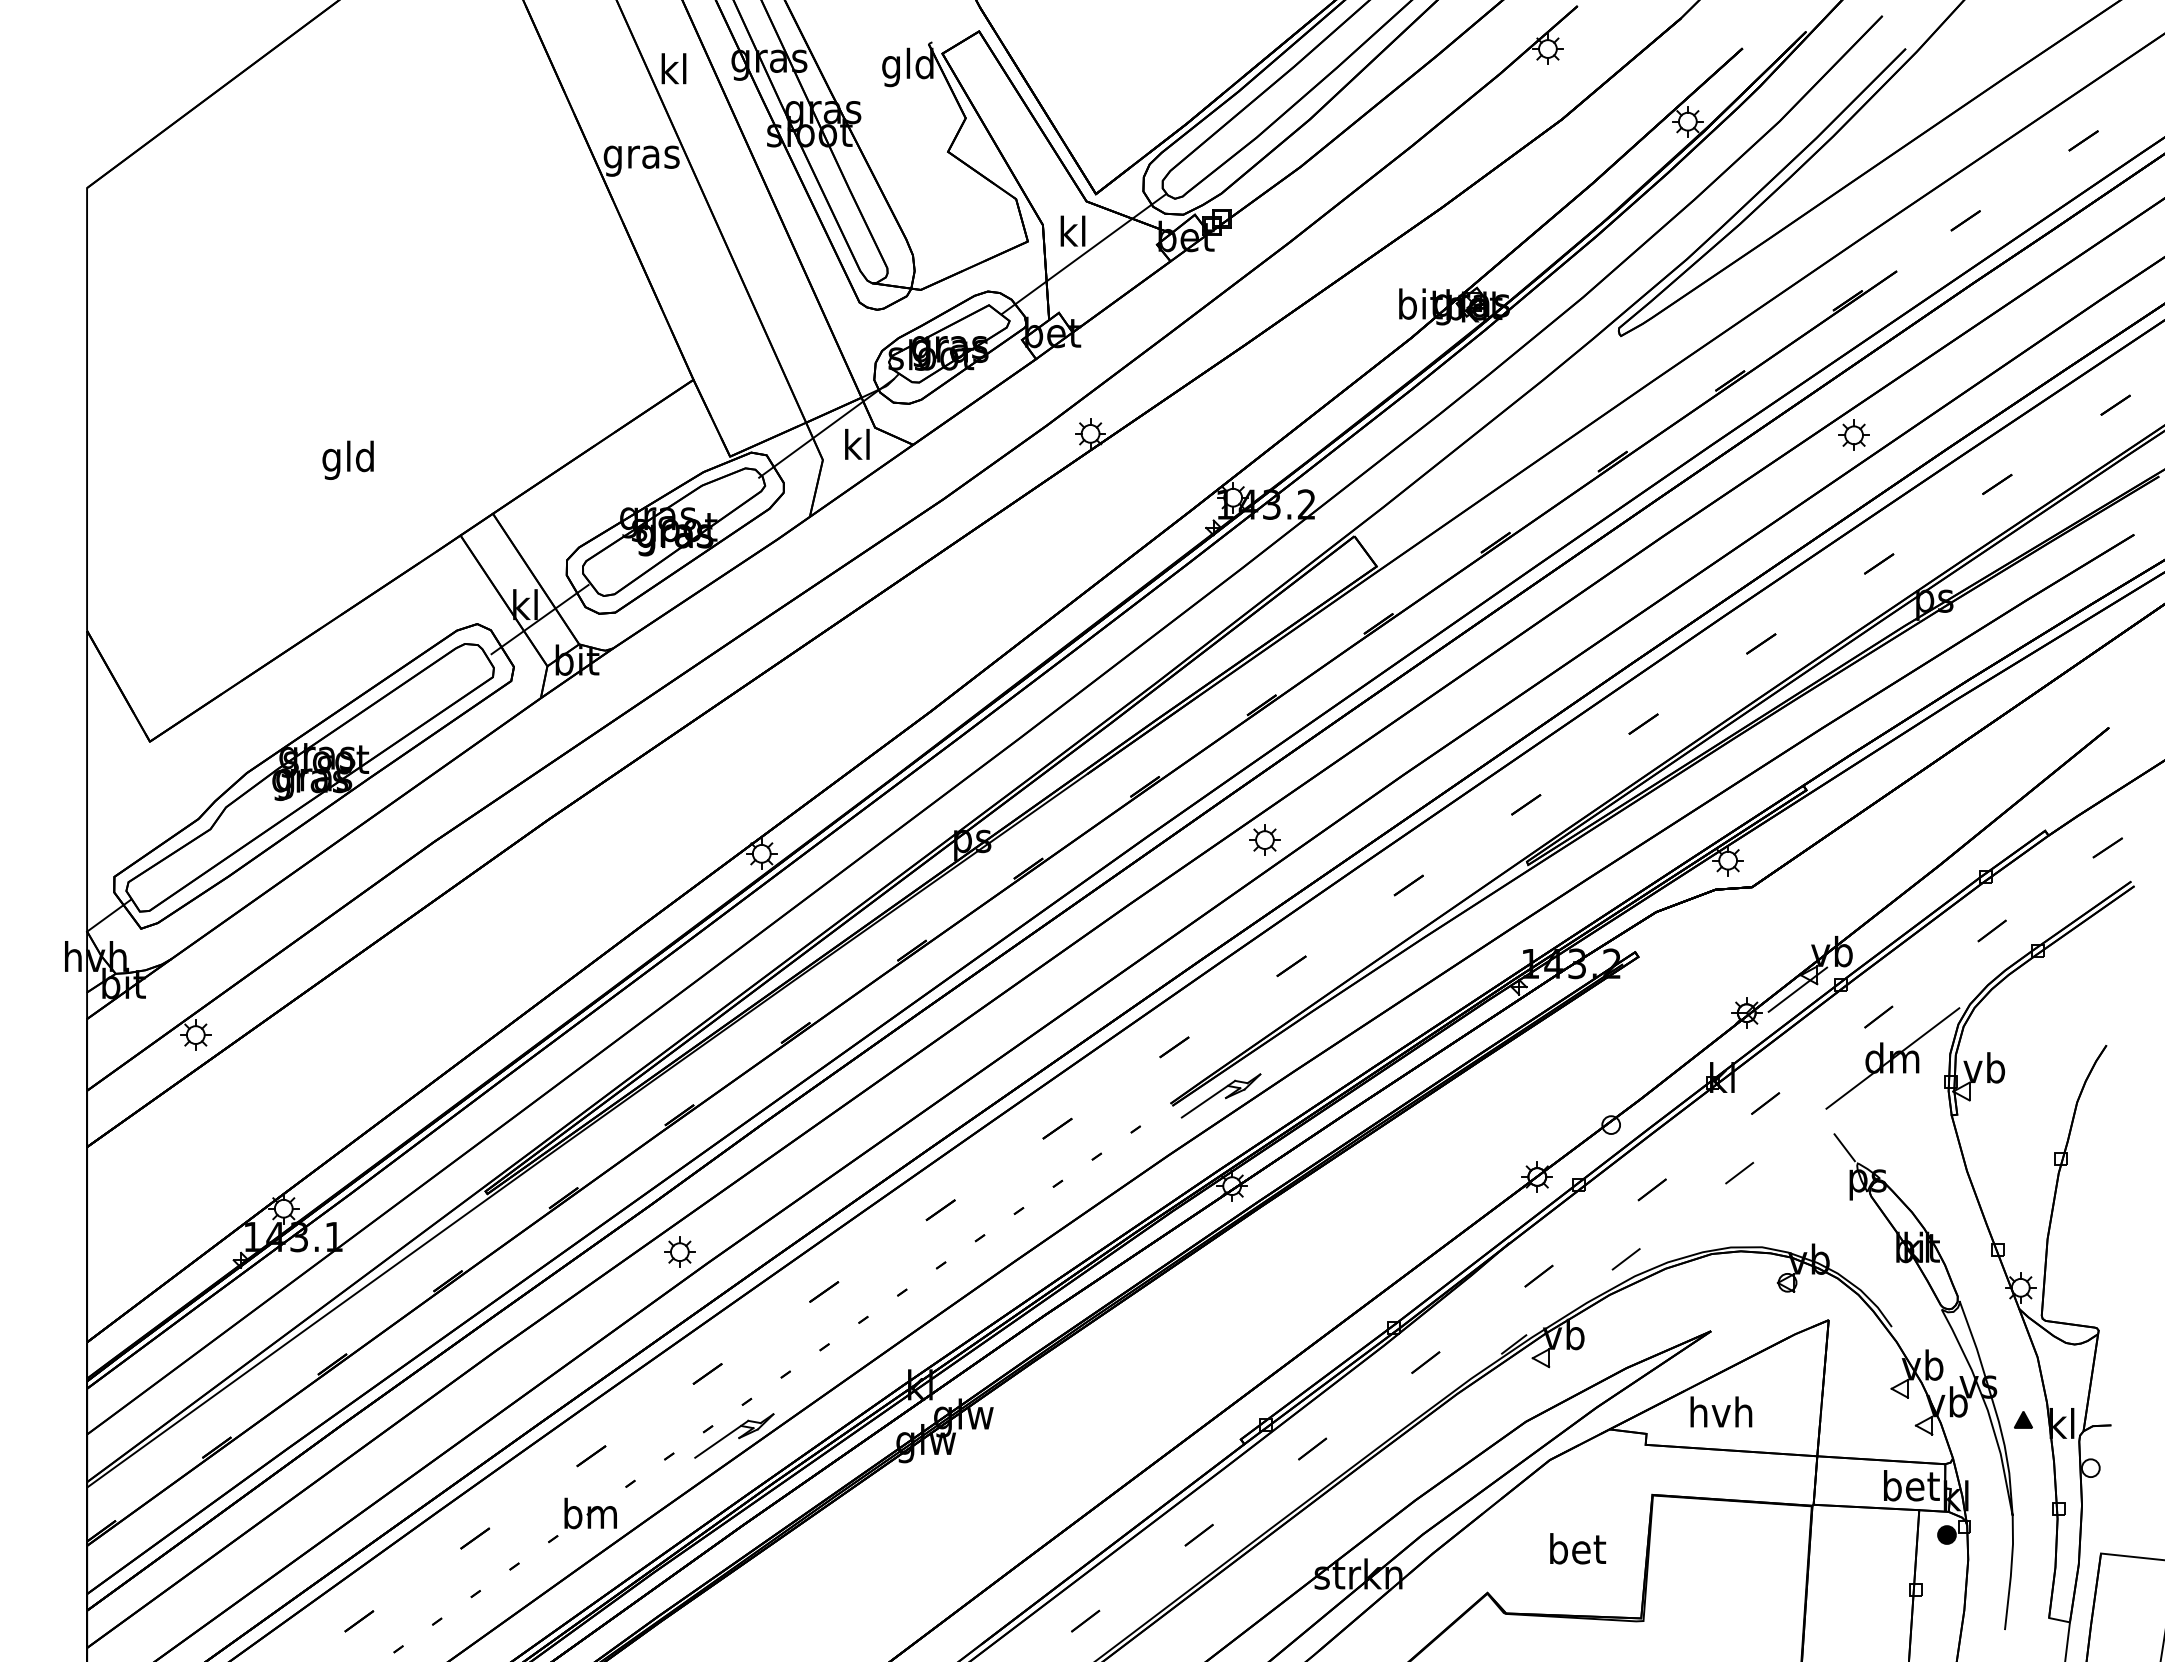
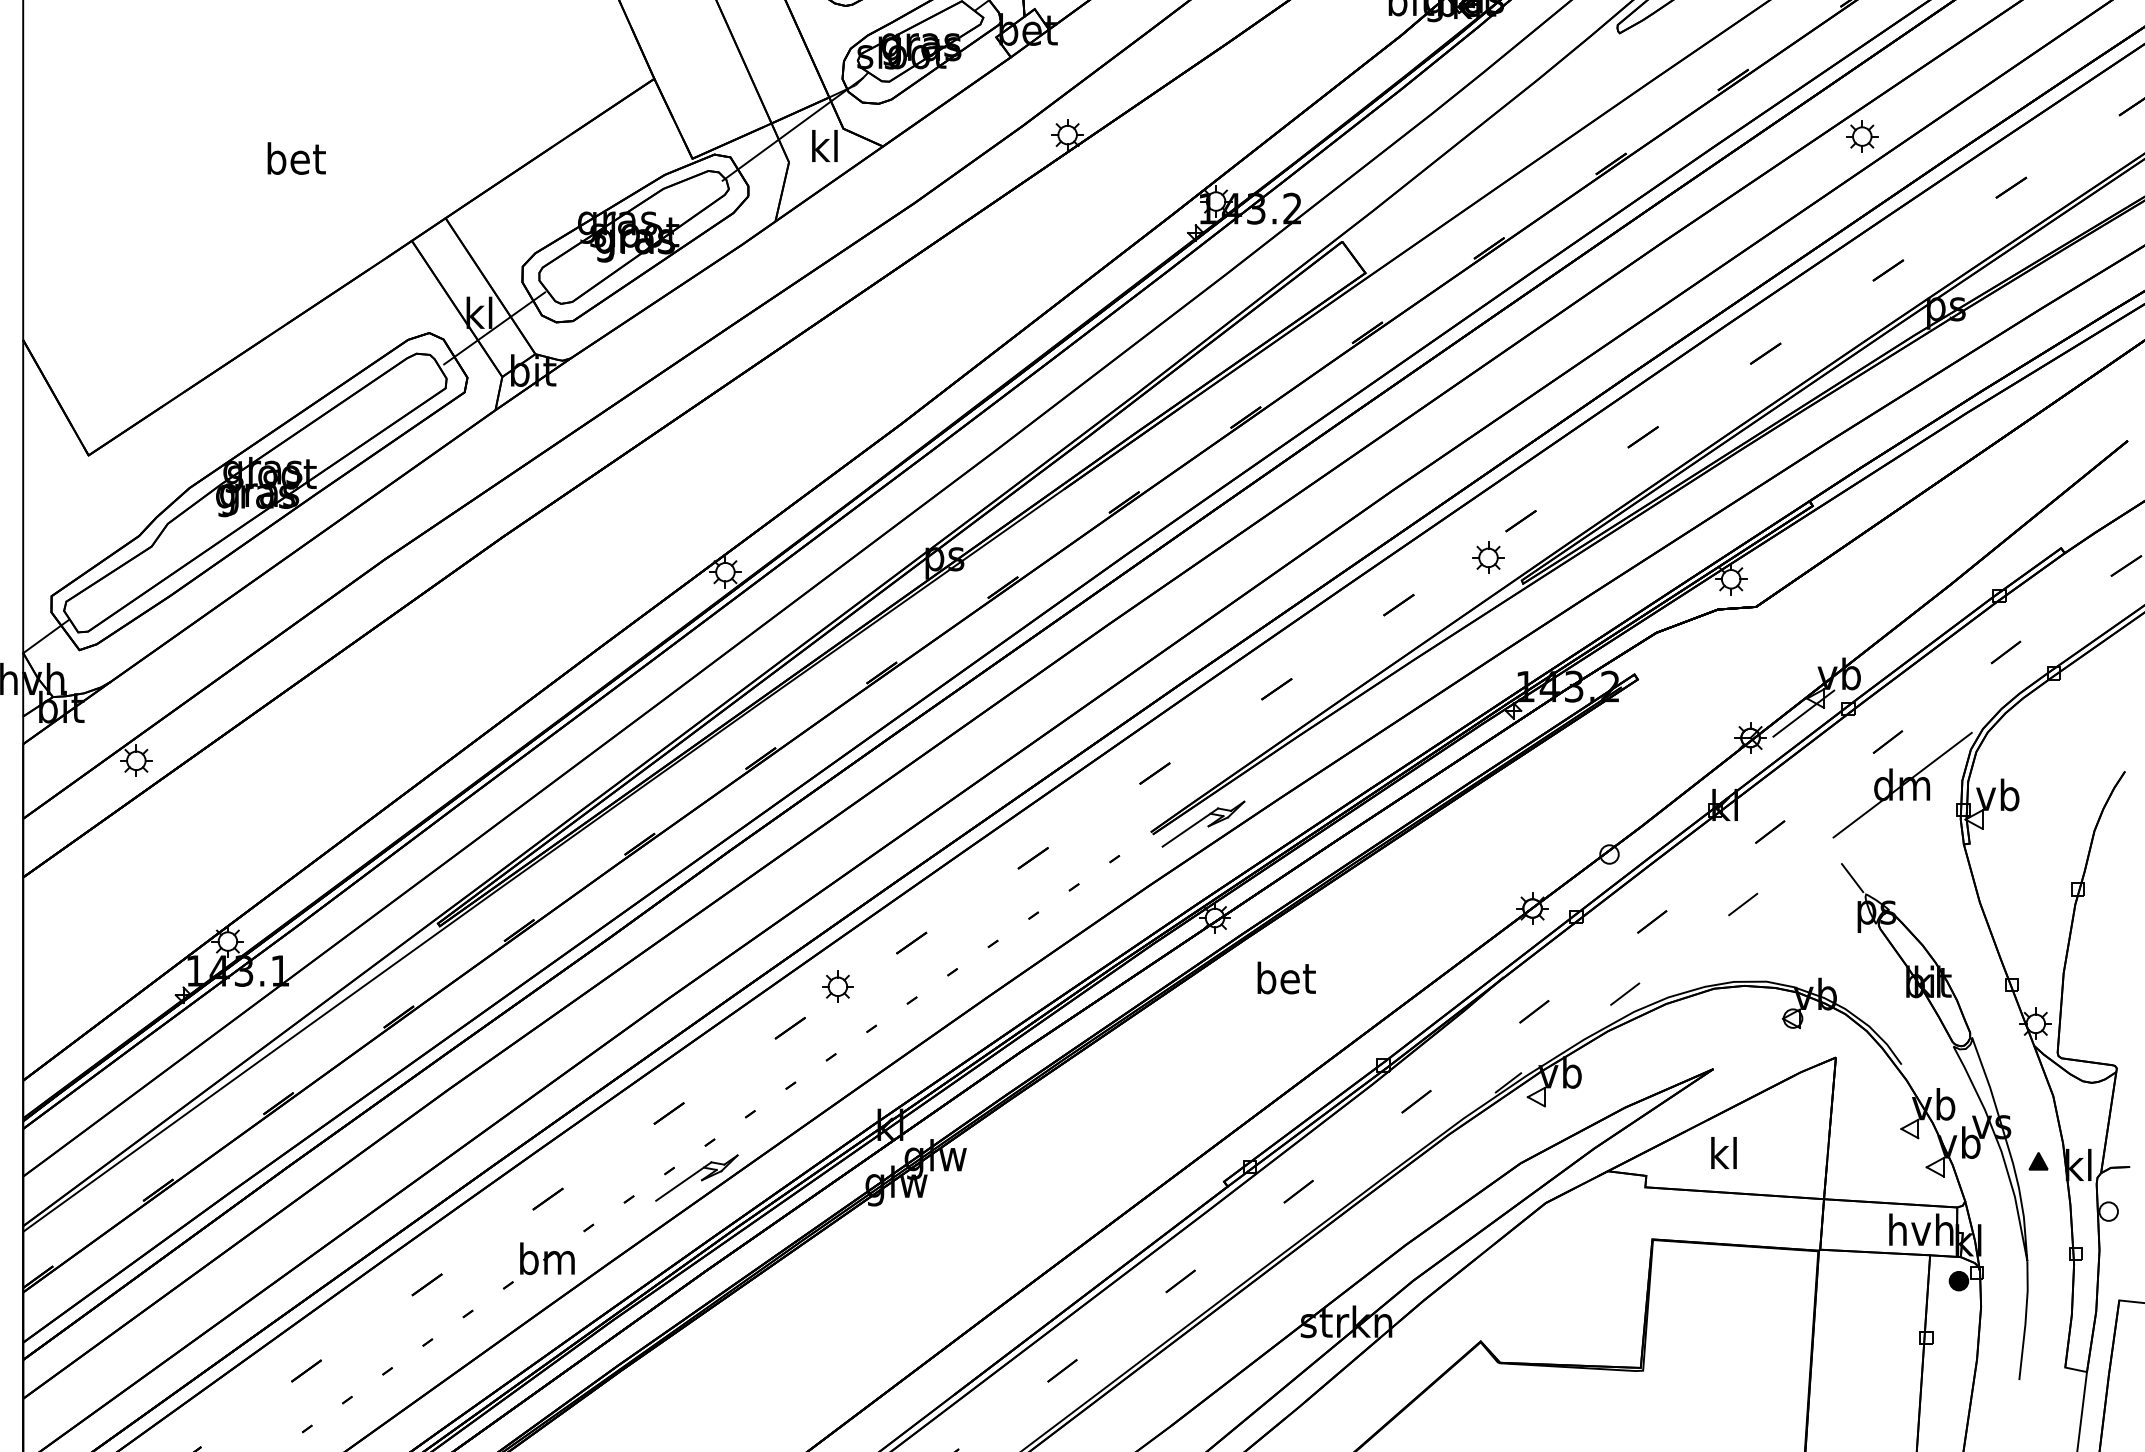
text: (349, 459) -> (296, 161), gld -> bet
part: (1264, 839) -> (1488, 557), moved
part: (679, 1251) -> (837, 986), moved
text: (1721, 1411) -> (1724, 1152), hvh -> kl
text: (1910, 1485) -> (1921, 1229), bet -> hvh
text: (1578, 1548) -> (1287, 977), moved

